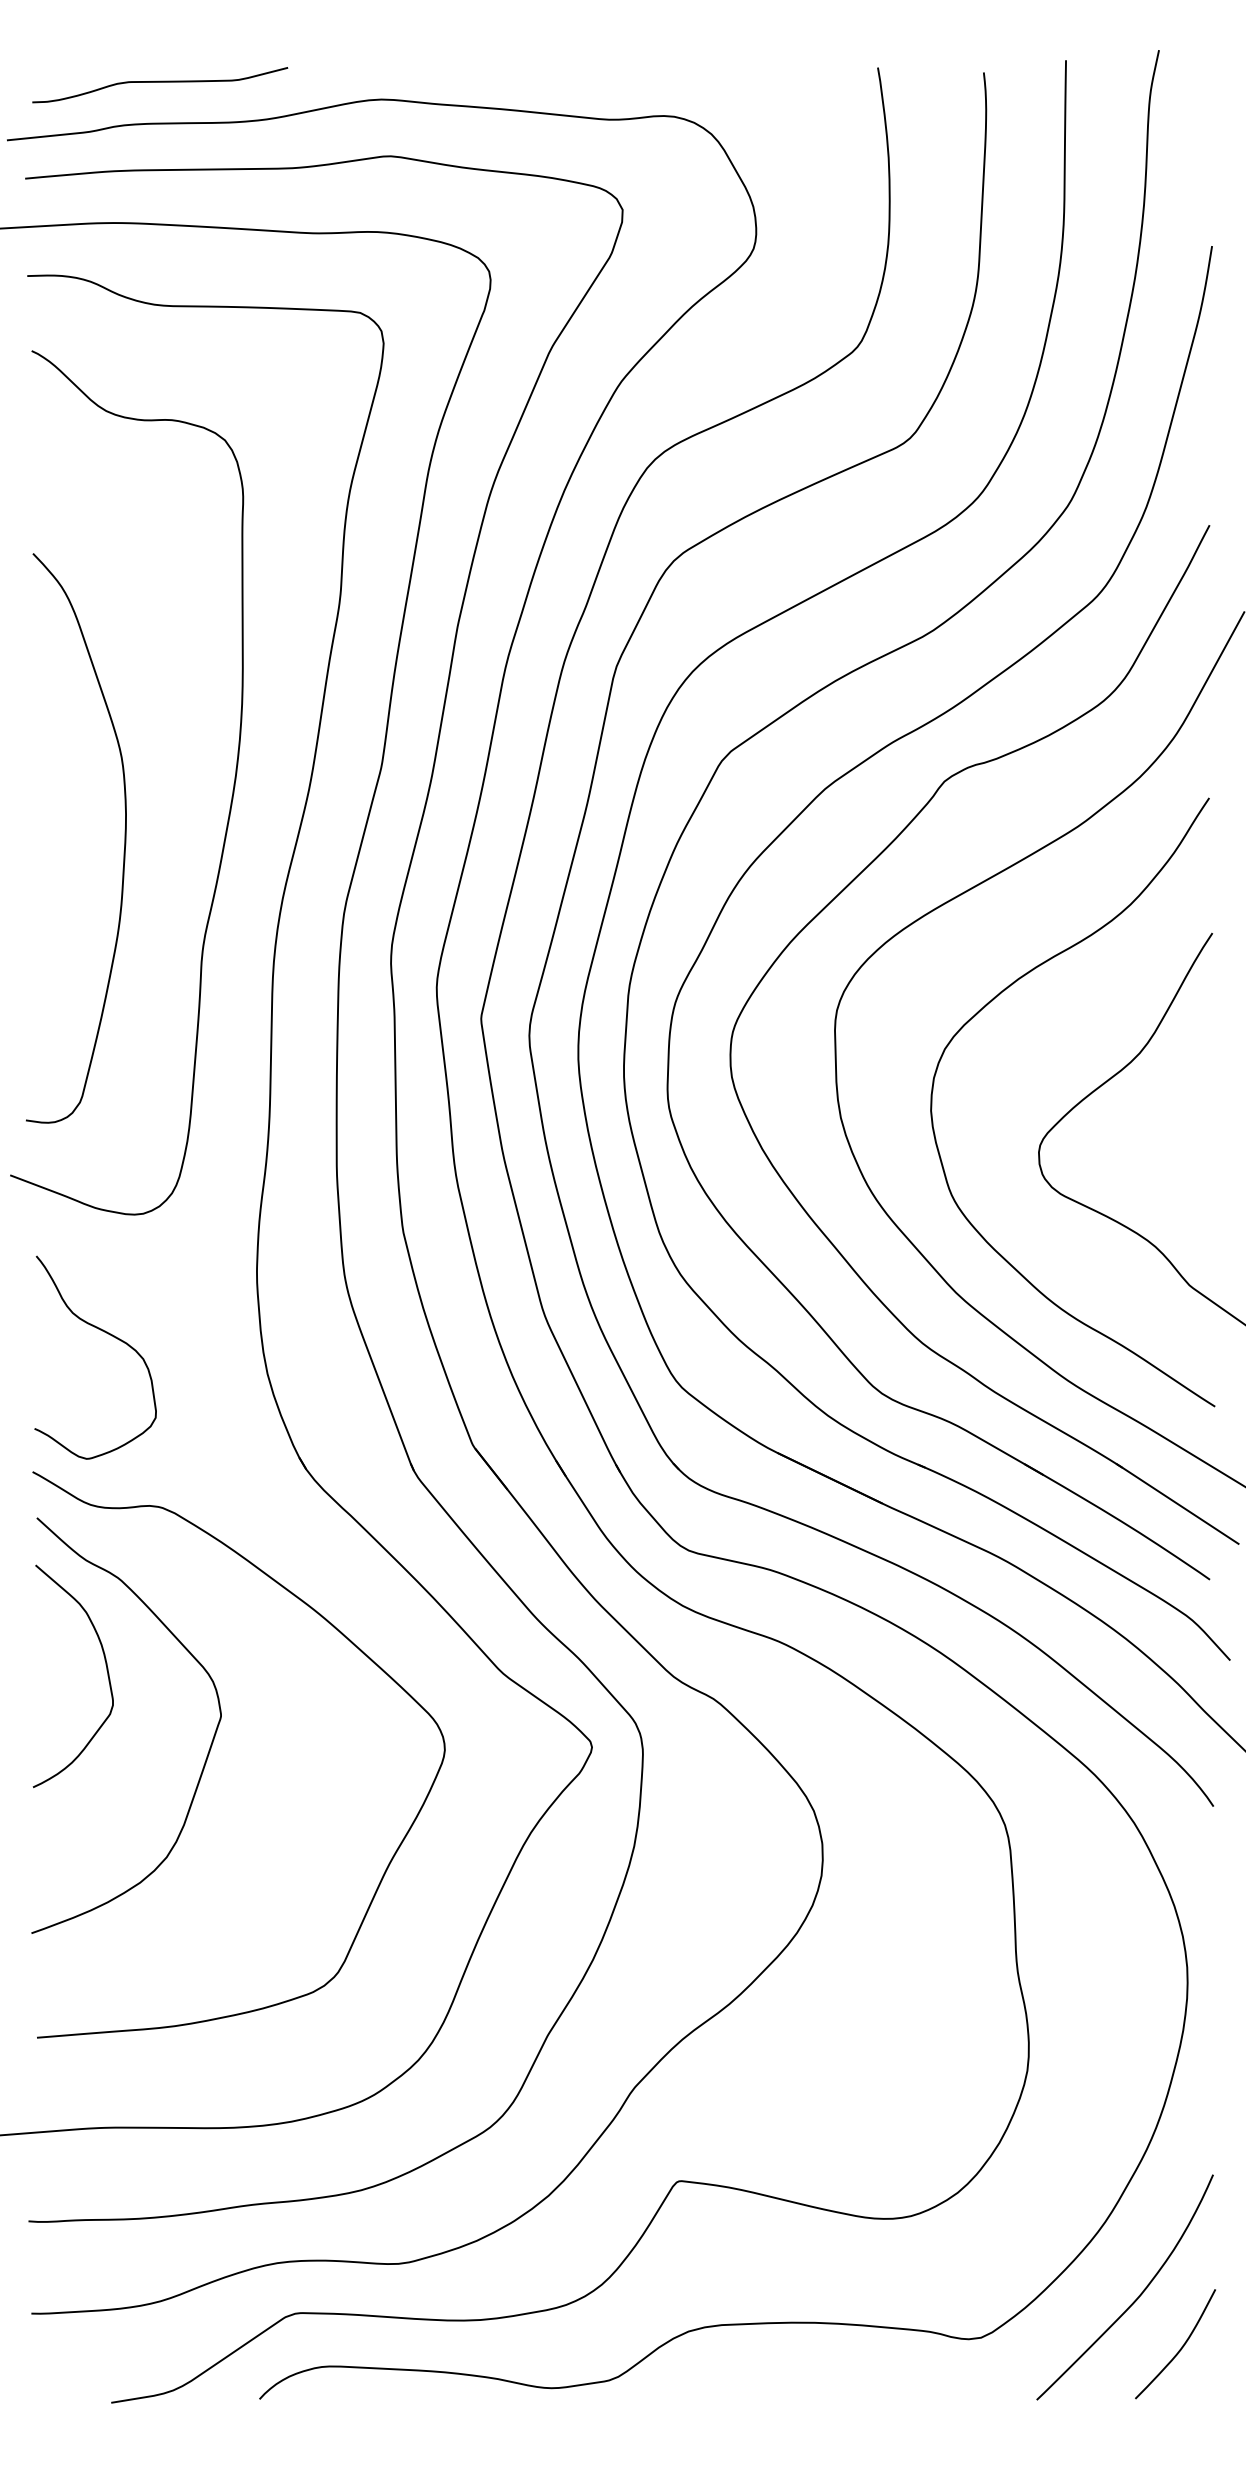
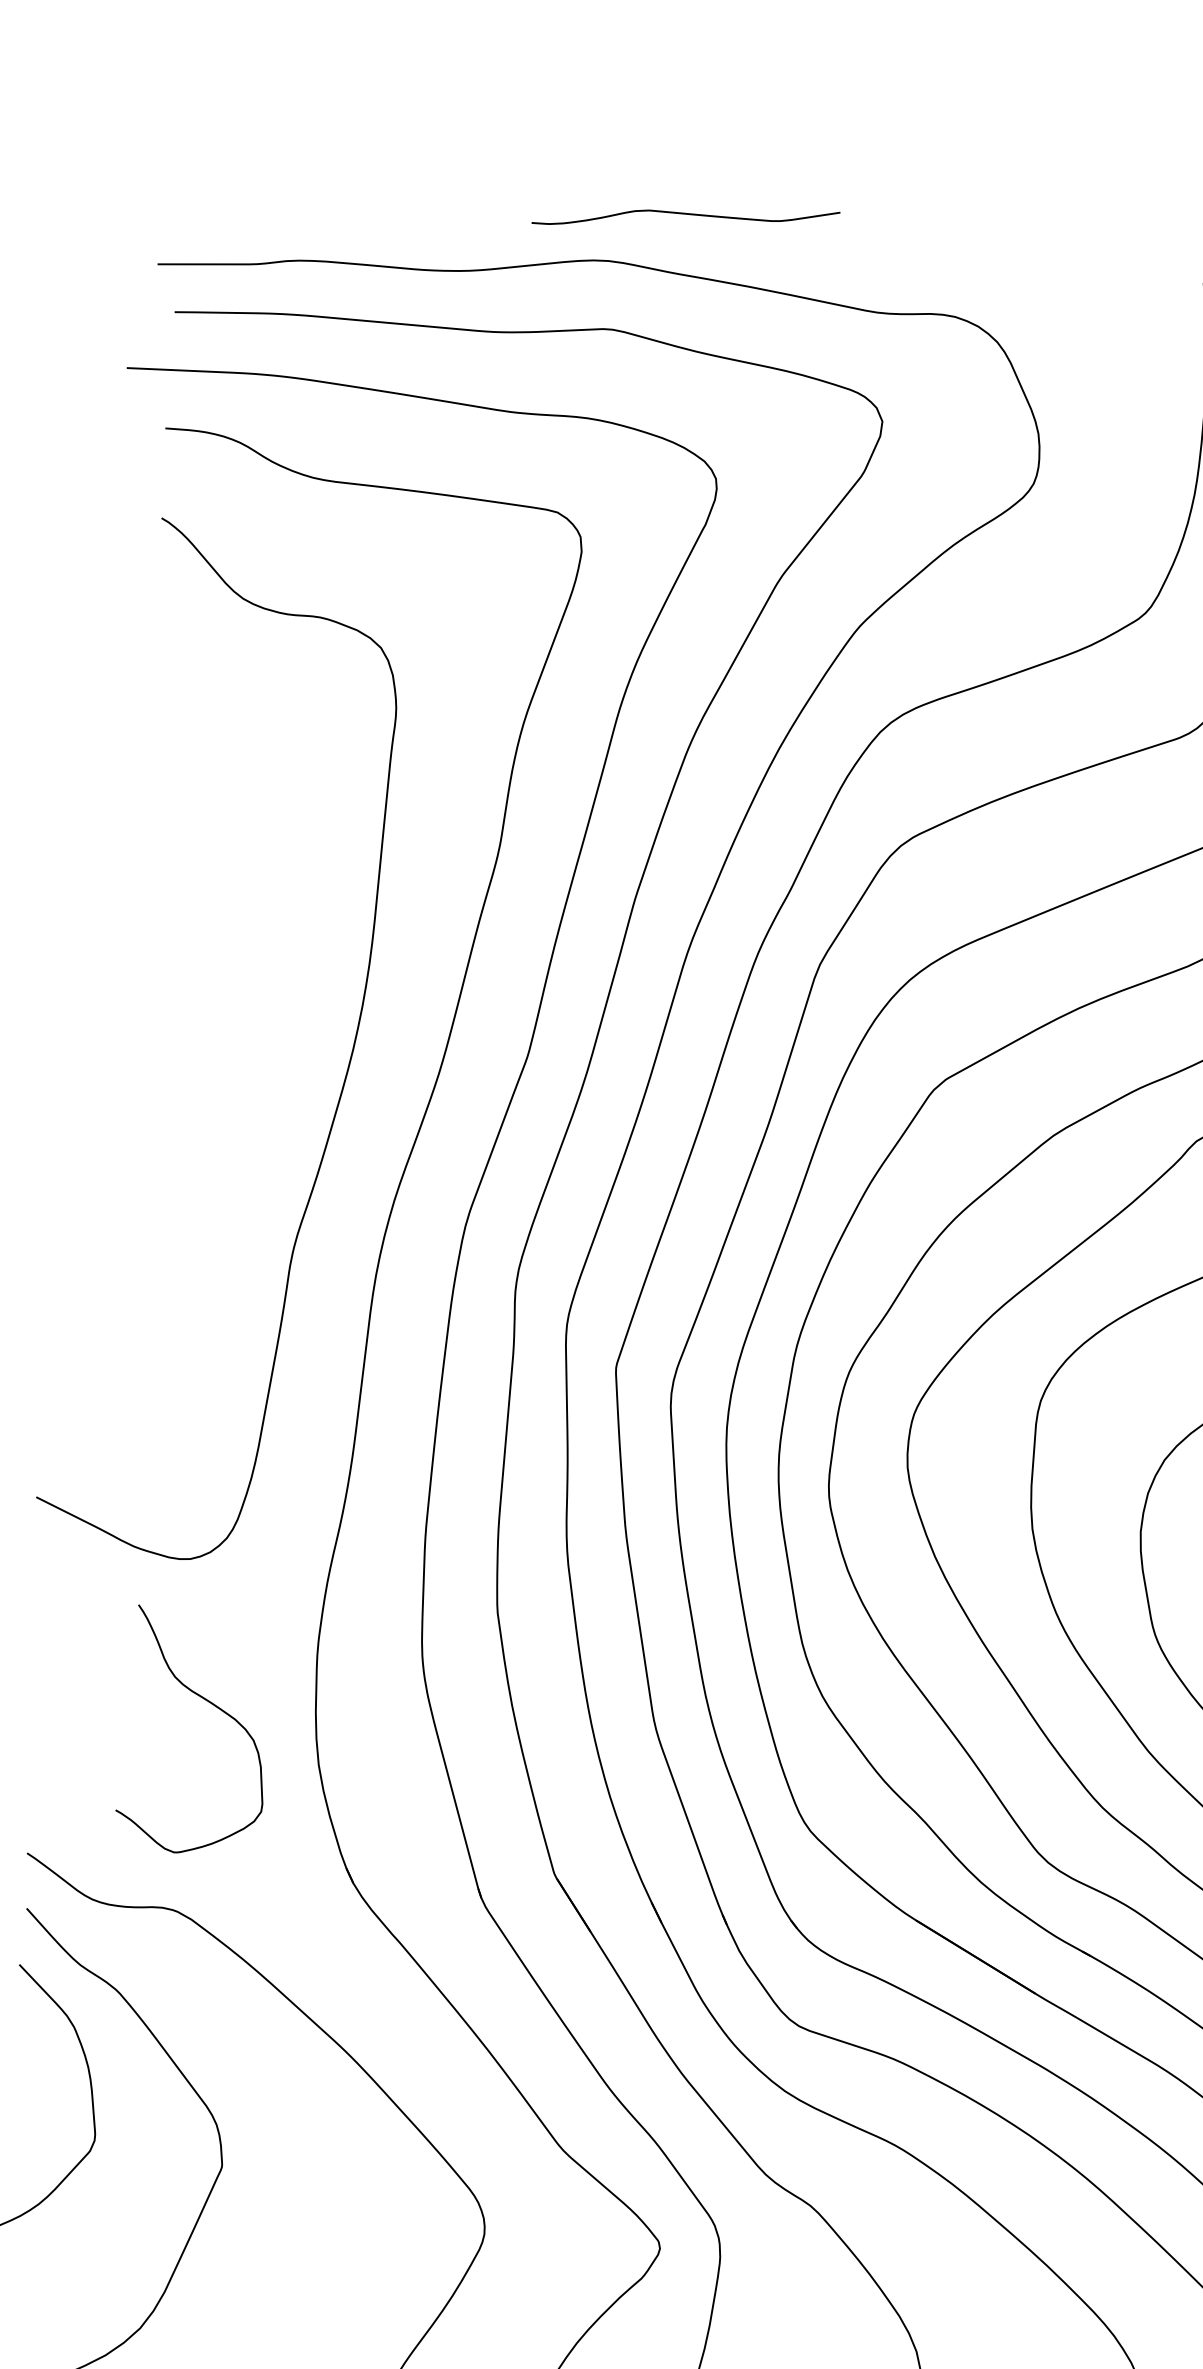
curve: (160, 82) -> (686, 214), moved
curve: (124, 838) -> (213, 1109), removed
curve: (106, 1333) -> (212, 1705), moved

